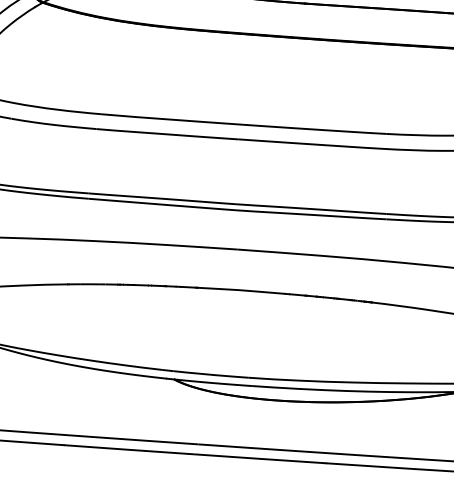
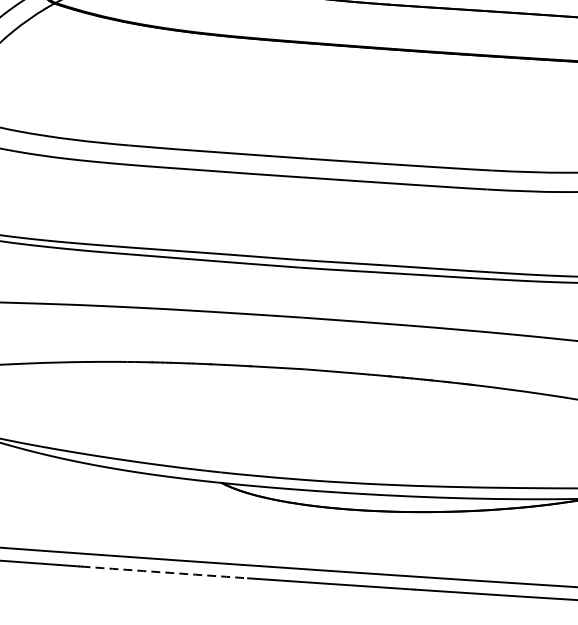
arc: (129, 449) -> (164, 572), solid -> dashed

